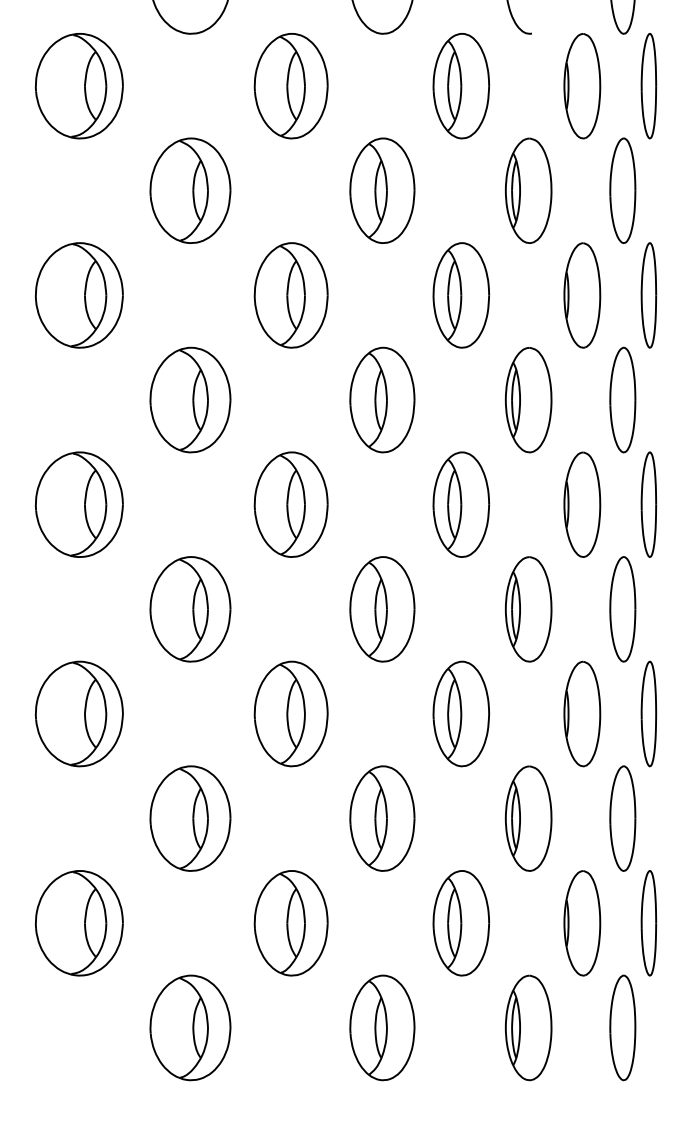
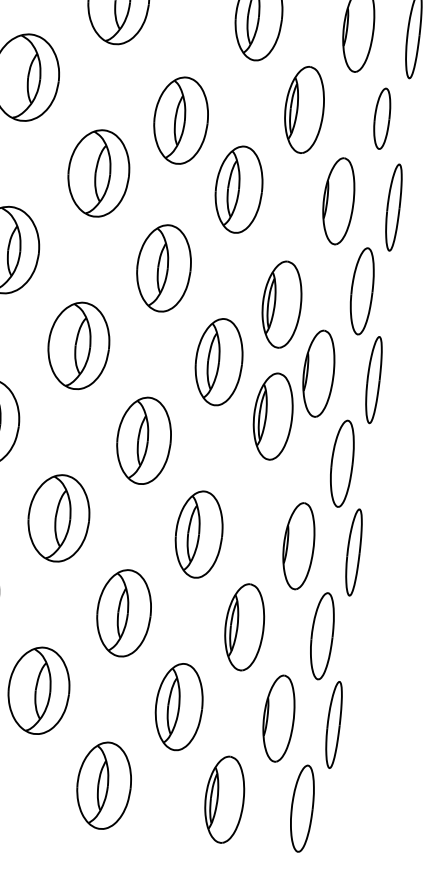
part: (382, 190) -> (181, 120), moved
part: (622, 190) -> (381, 118), size x0.7
part: (528, 400) -> (281, 304), moved
part: (528, 609) -> (273, 416), moved

